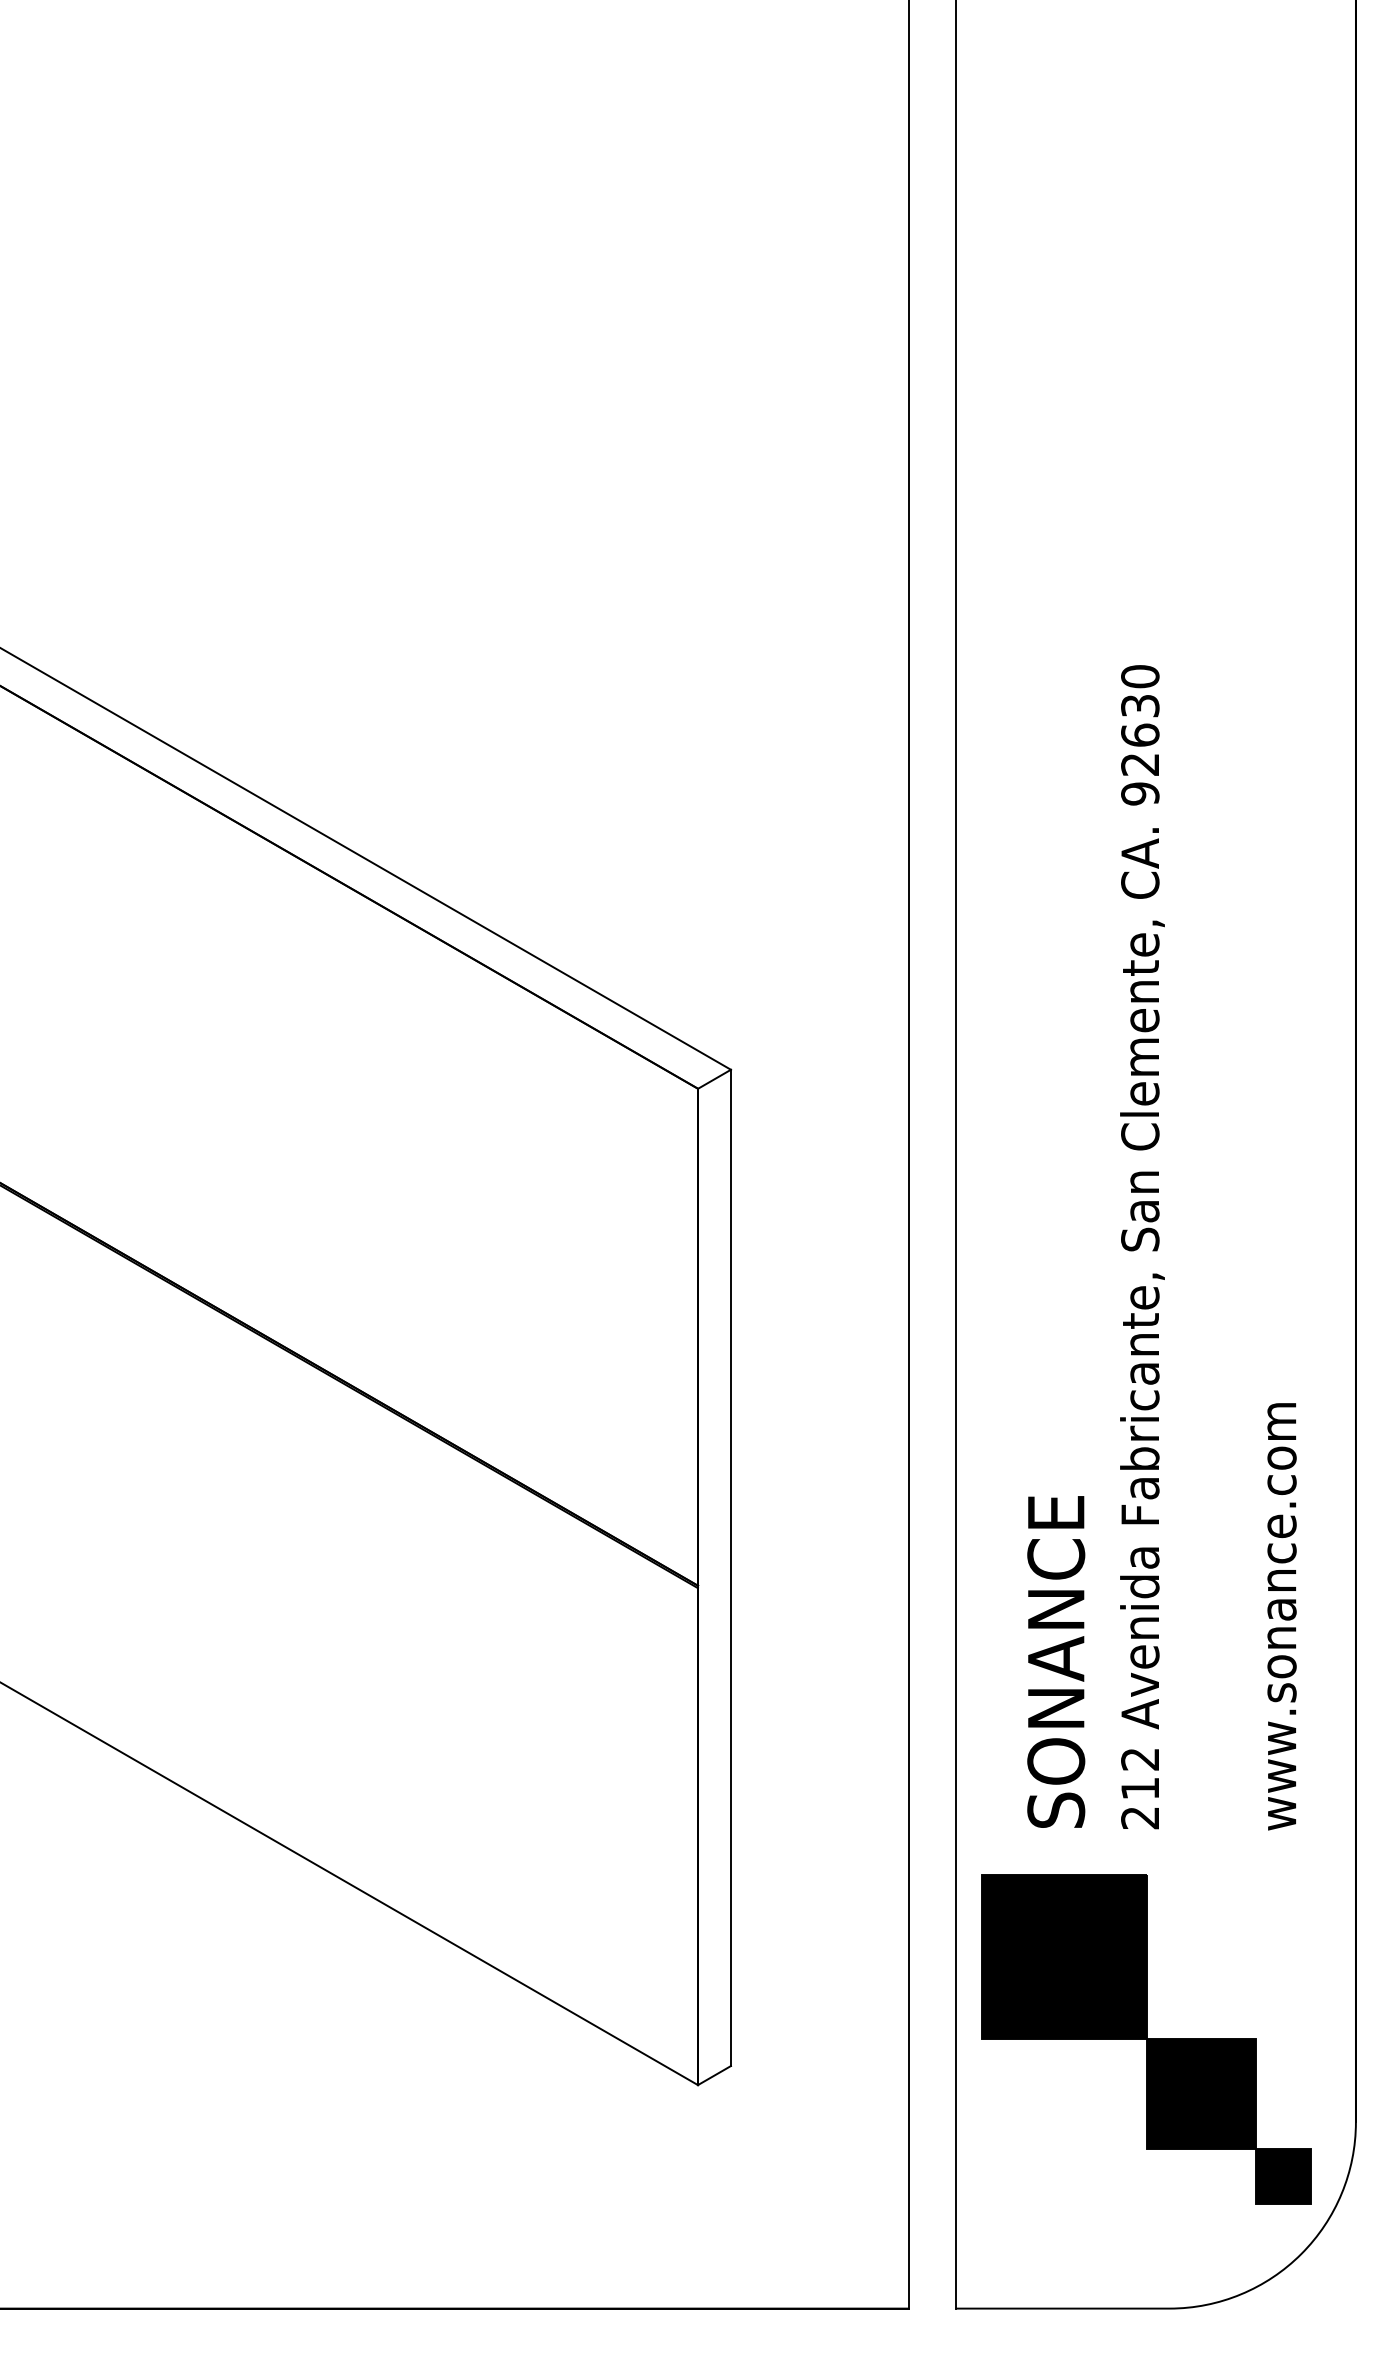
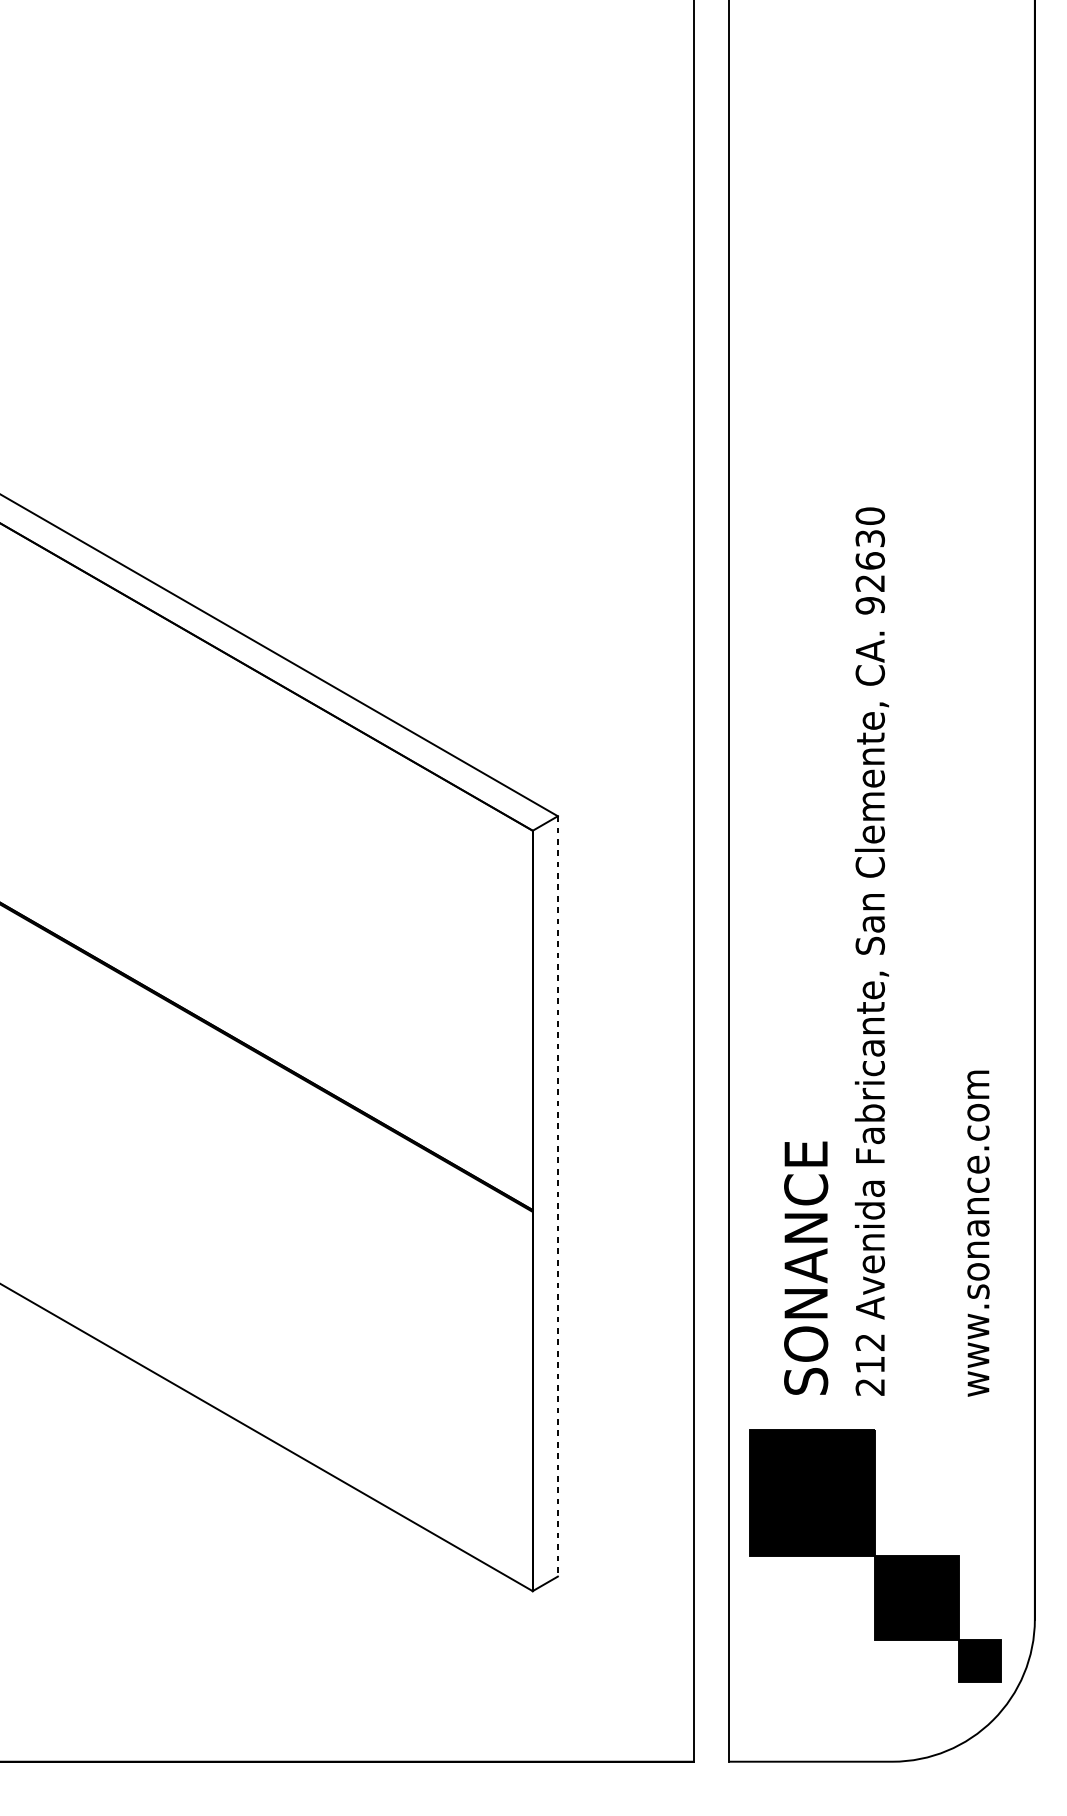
line: (730, 1568) -> (557, 1196), solid -> dashed

